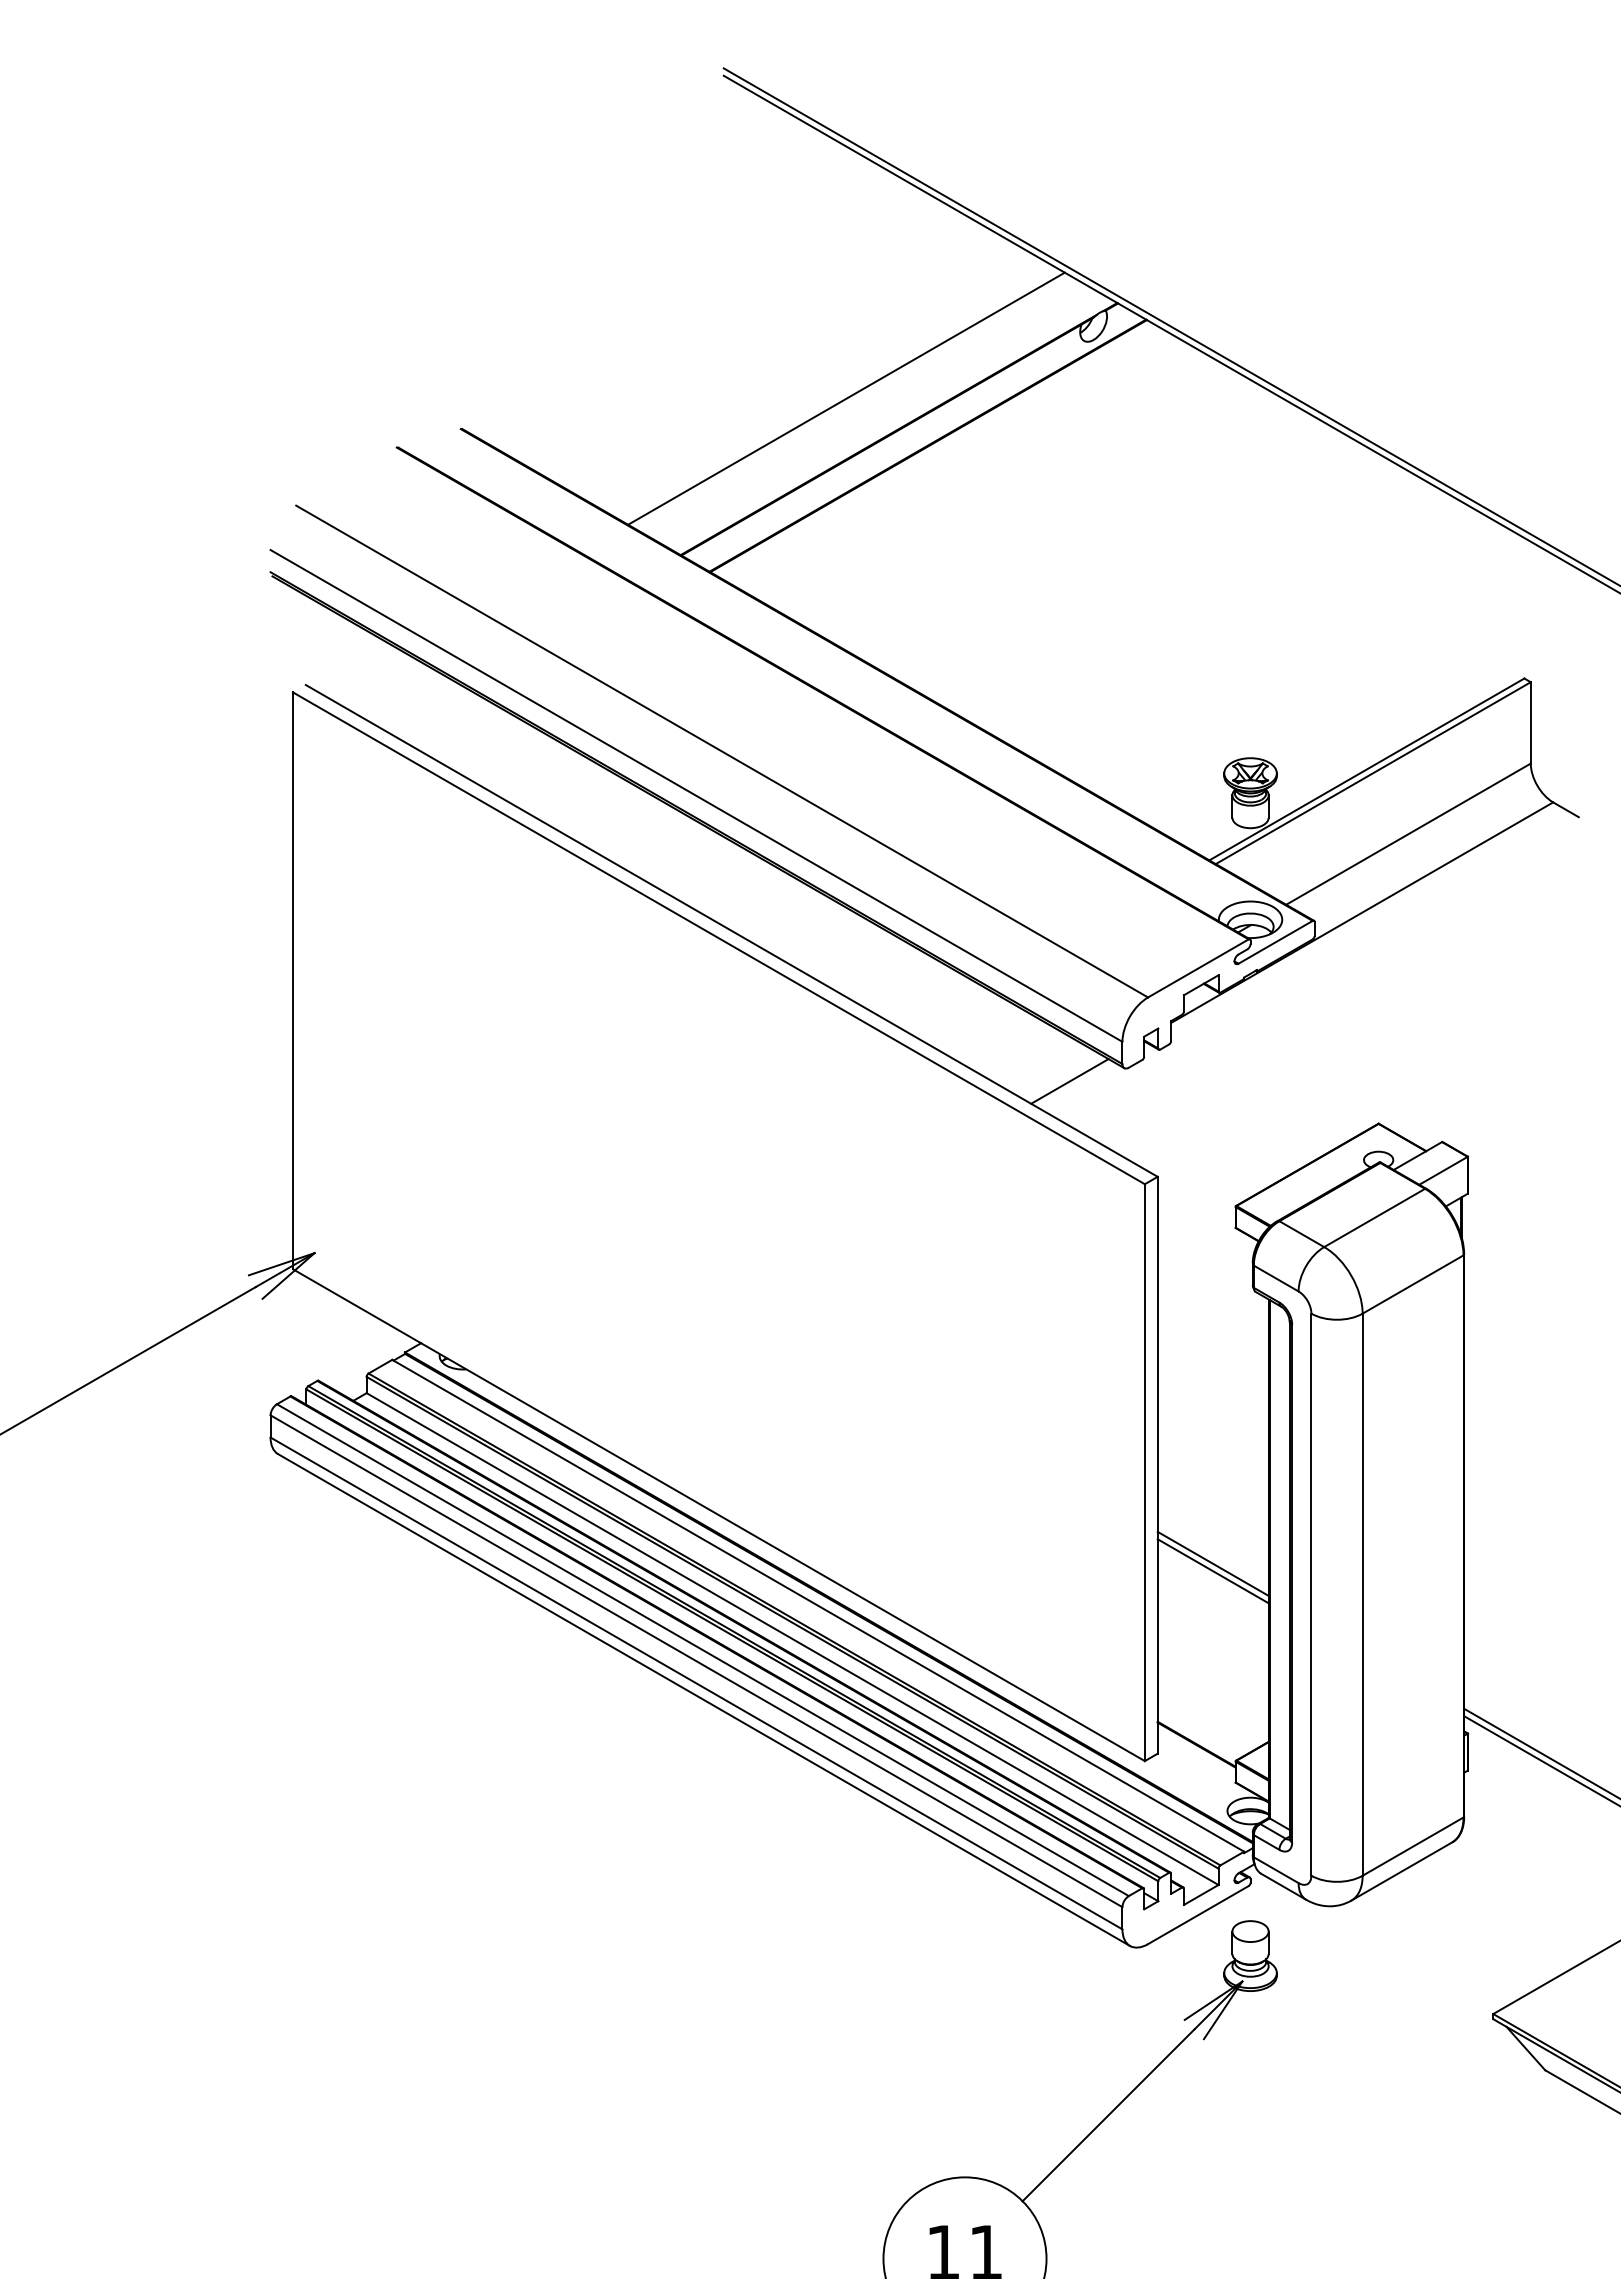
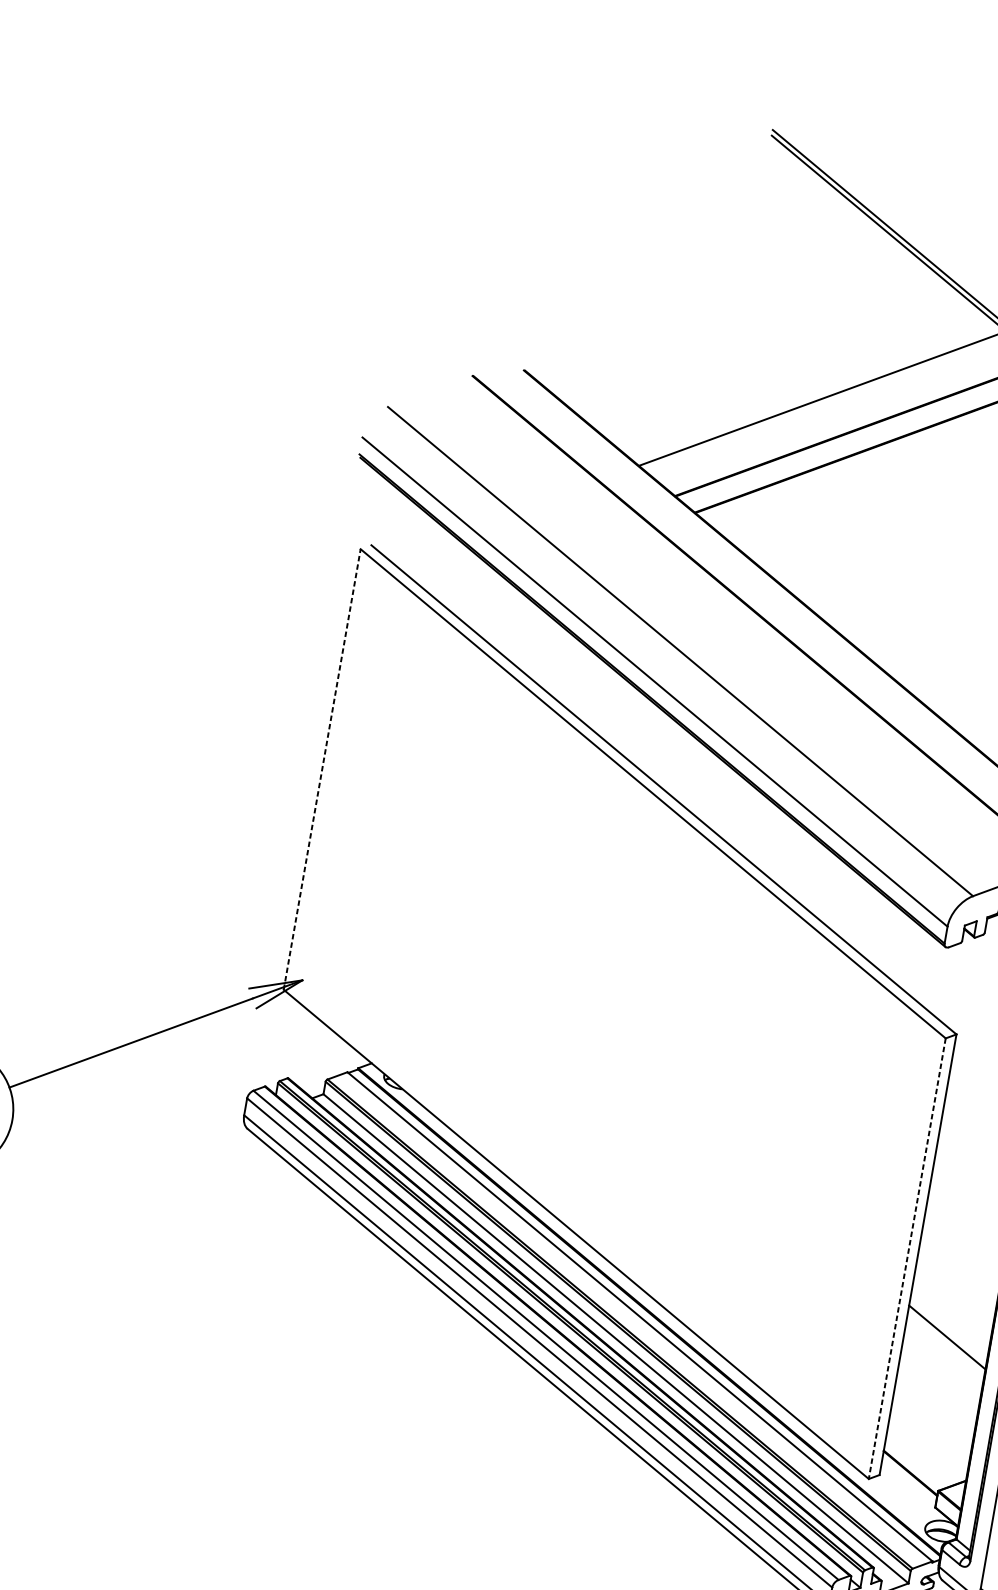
line: (293, 980) -> (322, 769), solid -> dashed
line: (1069, 1081) -> (901, 949), removed
line: (1144, 1473) -> (906, 1259), solid -> dashed
line: (1212, 1571) -> (945, 1343), removed

